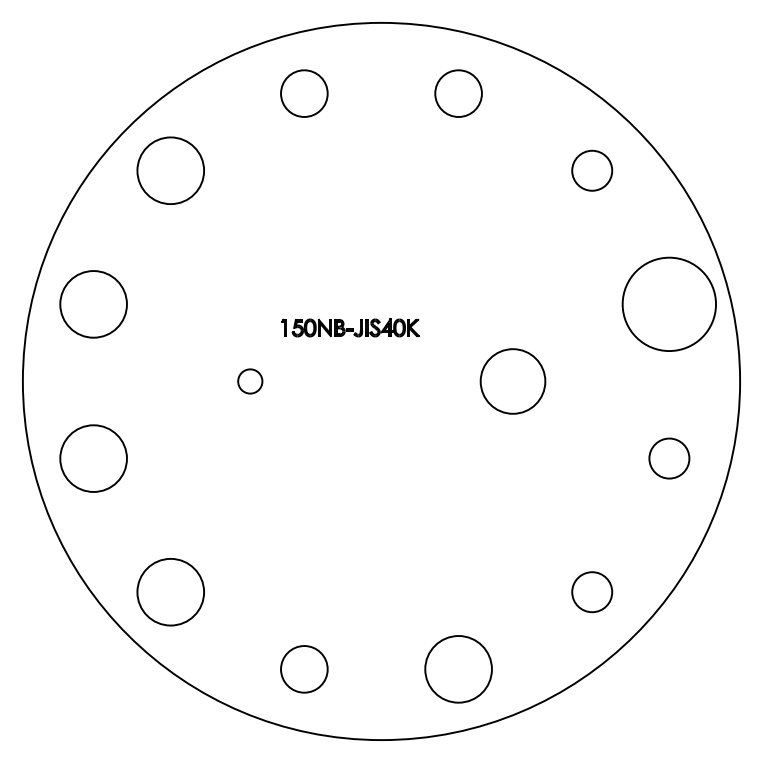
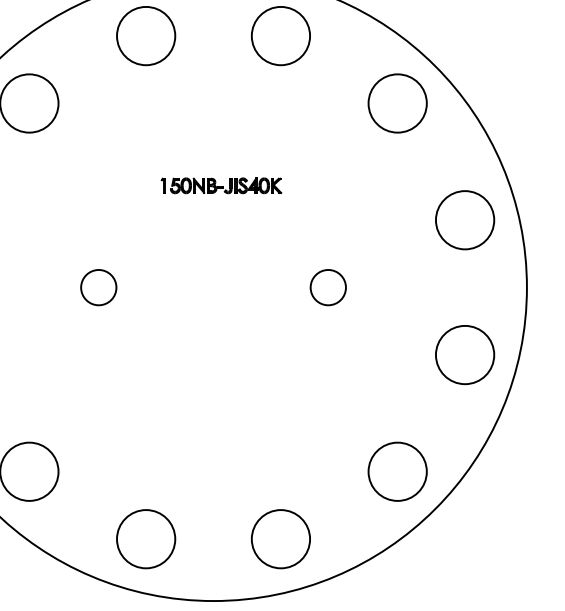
circle: (304, 93) -> (146, 35), size x1.43
circle: (458, 93) -> (280, 35), size x1.43
circle: (591, 170) -> (397, 103), size x1.67
circle: (669, 304) -> (465, 220), size x0.71
part: (350, 327) -> (221, 185), moved
circle: (250, 381) -> (99, 287), size x1.67
circle: (512, 381) -> (328, 287), size x0.62
circle: (669, 458) -> (465, 354), size x1.67
circle: (591, 591) -> (397, 471), size x1.67
circle: (304, 669) -> (146, 539), size x1.43

